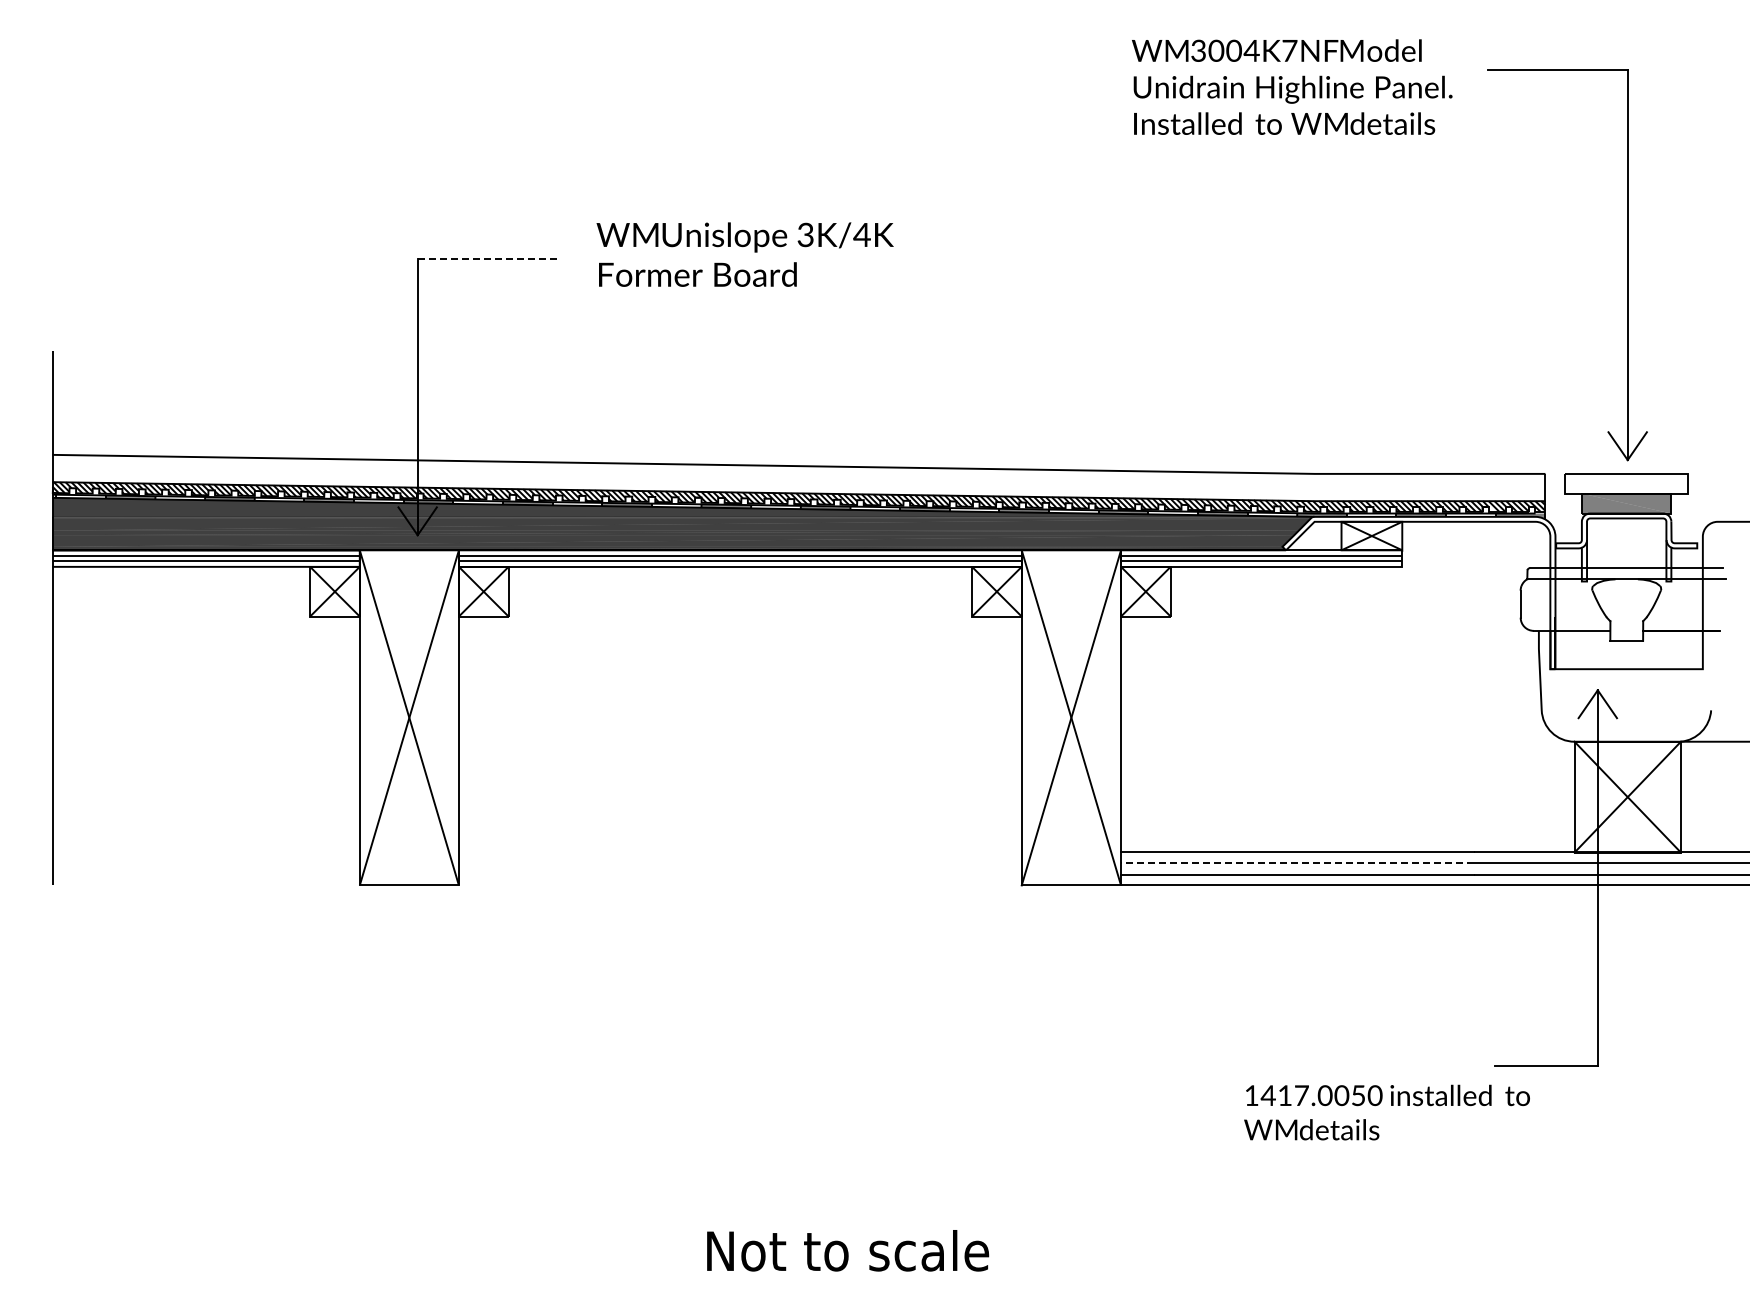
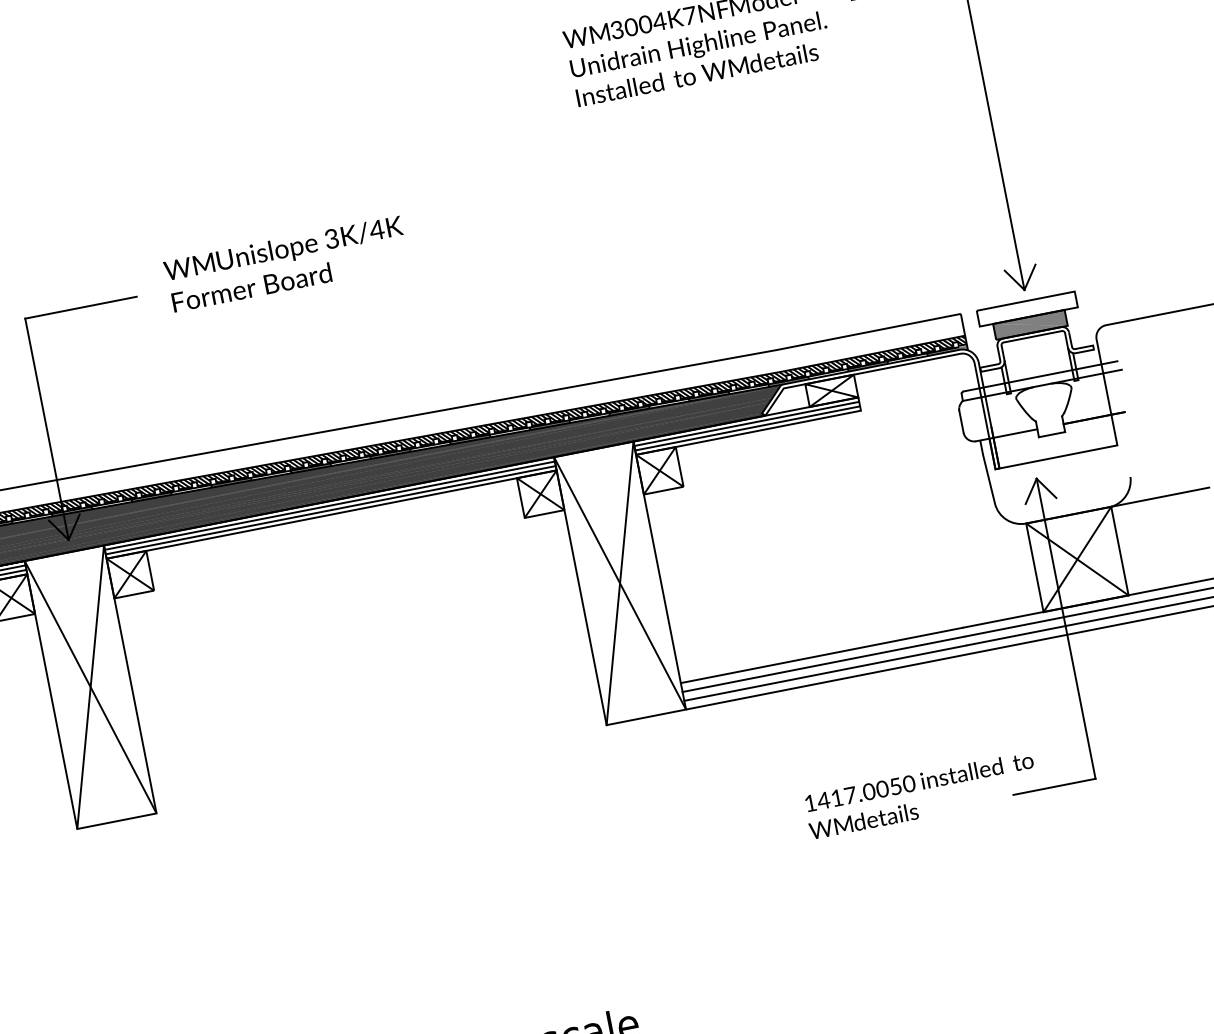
line: (487, 258) -> (81, 307), dashed -> solid
line: (1296, 863) -> (822, 664), dashed -> solid
text: (1386, 1112) -> (920, 795), moved

